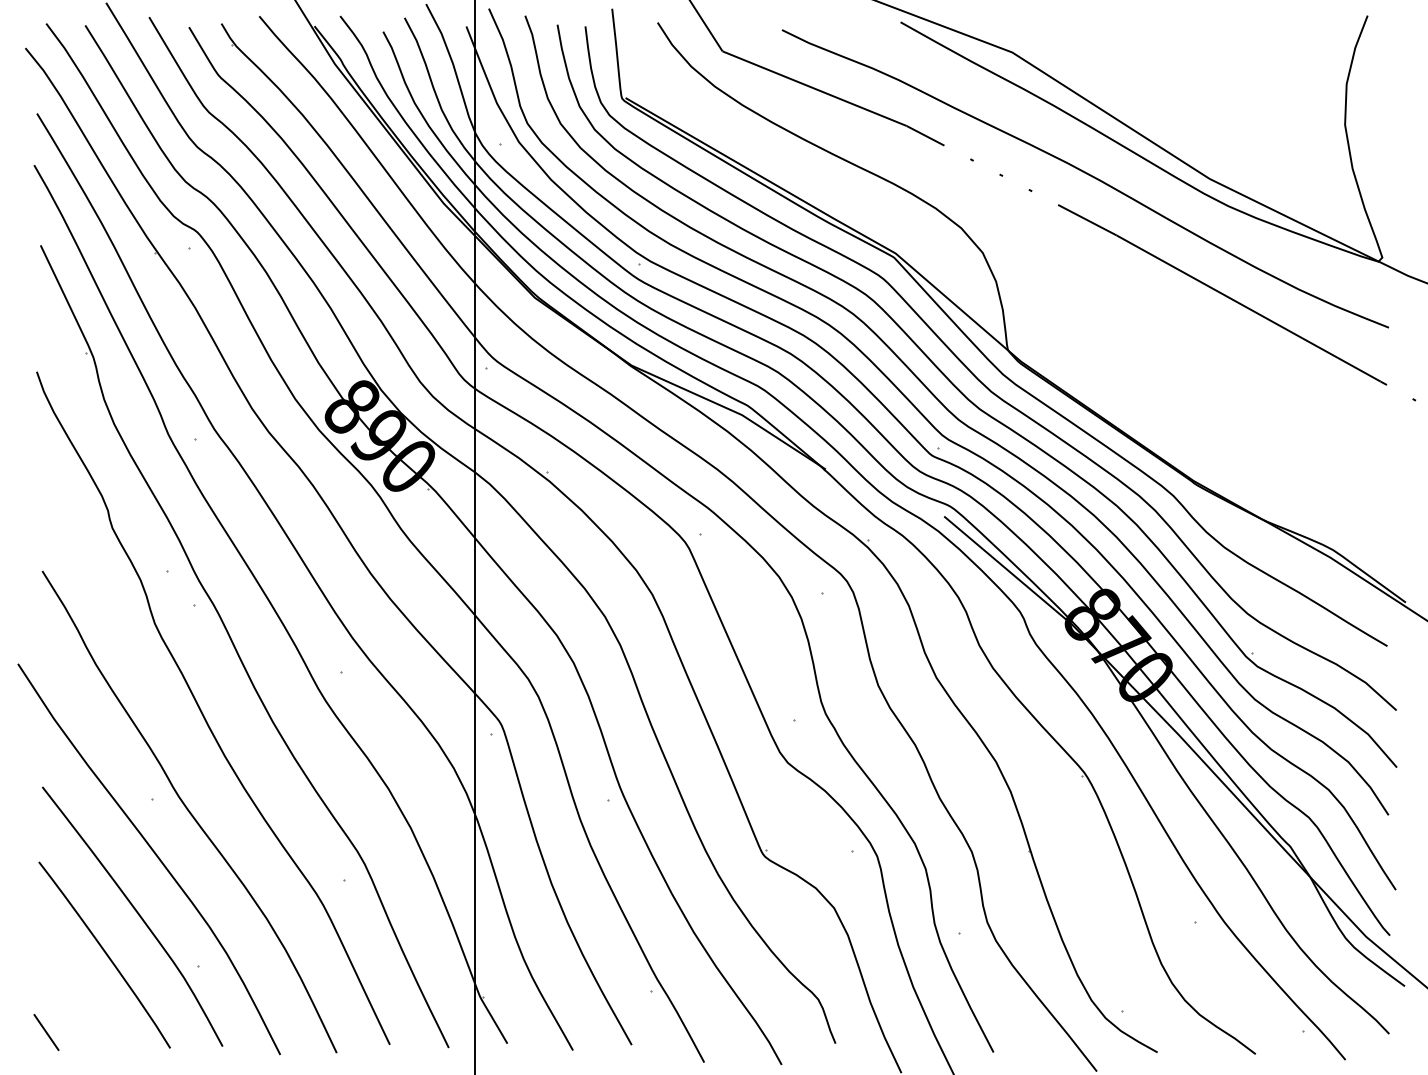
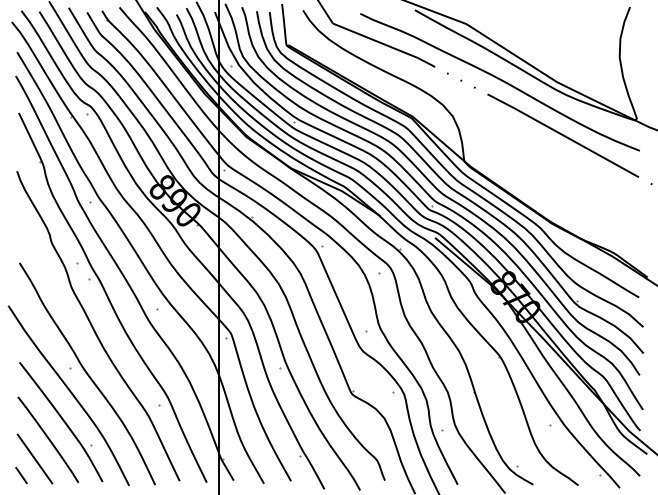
line: (74, 995) -> (34, 458), added

